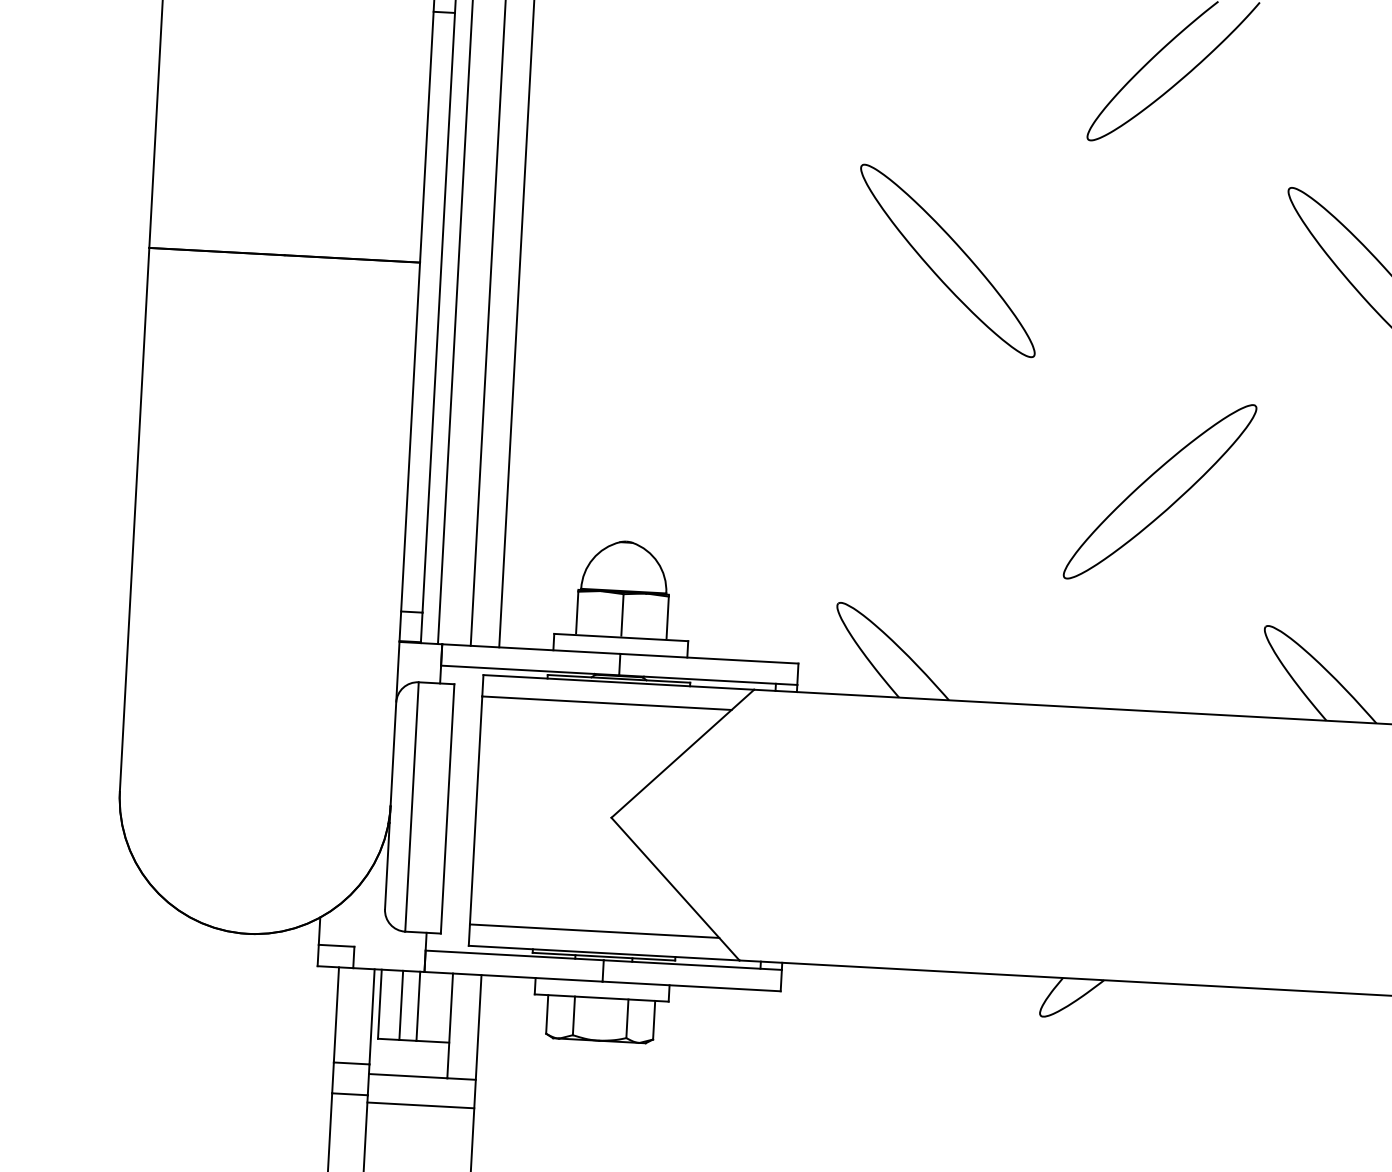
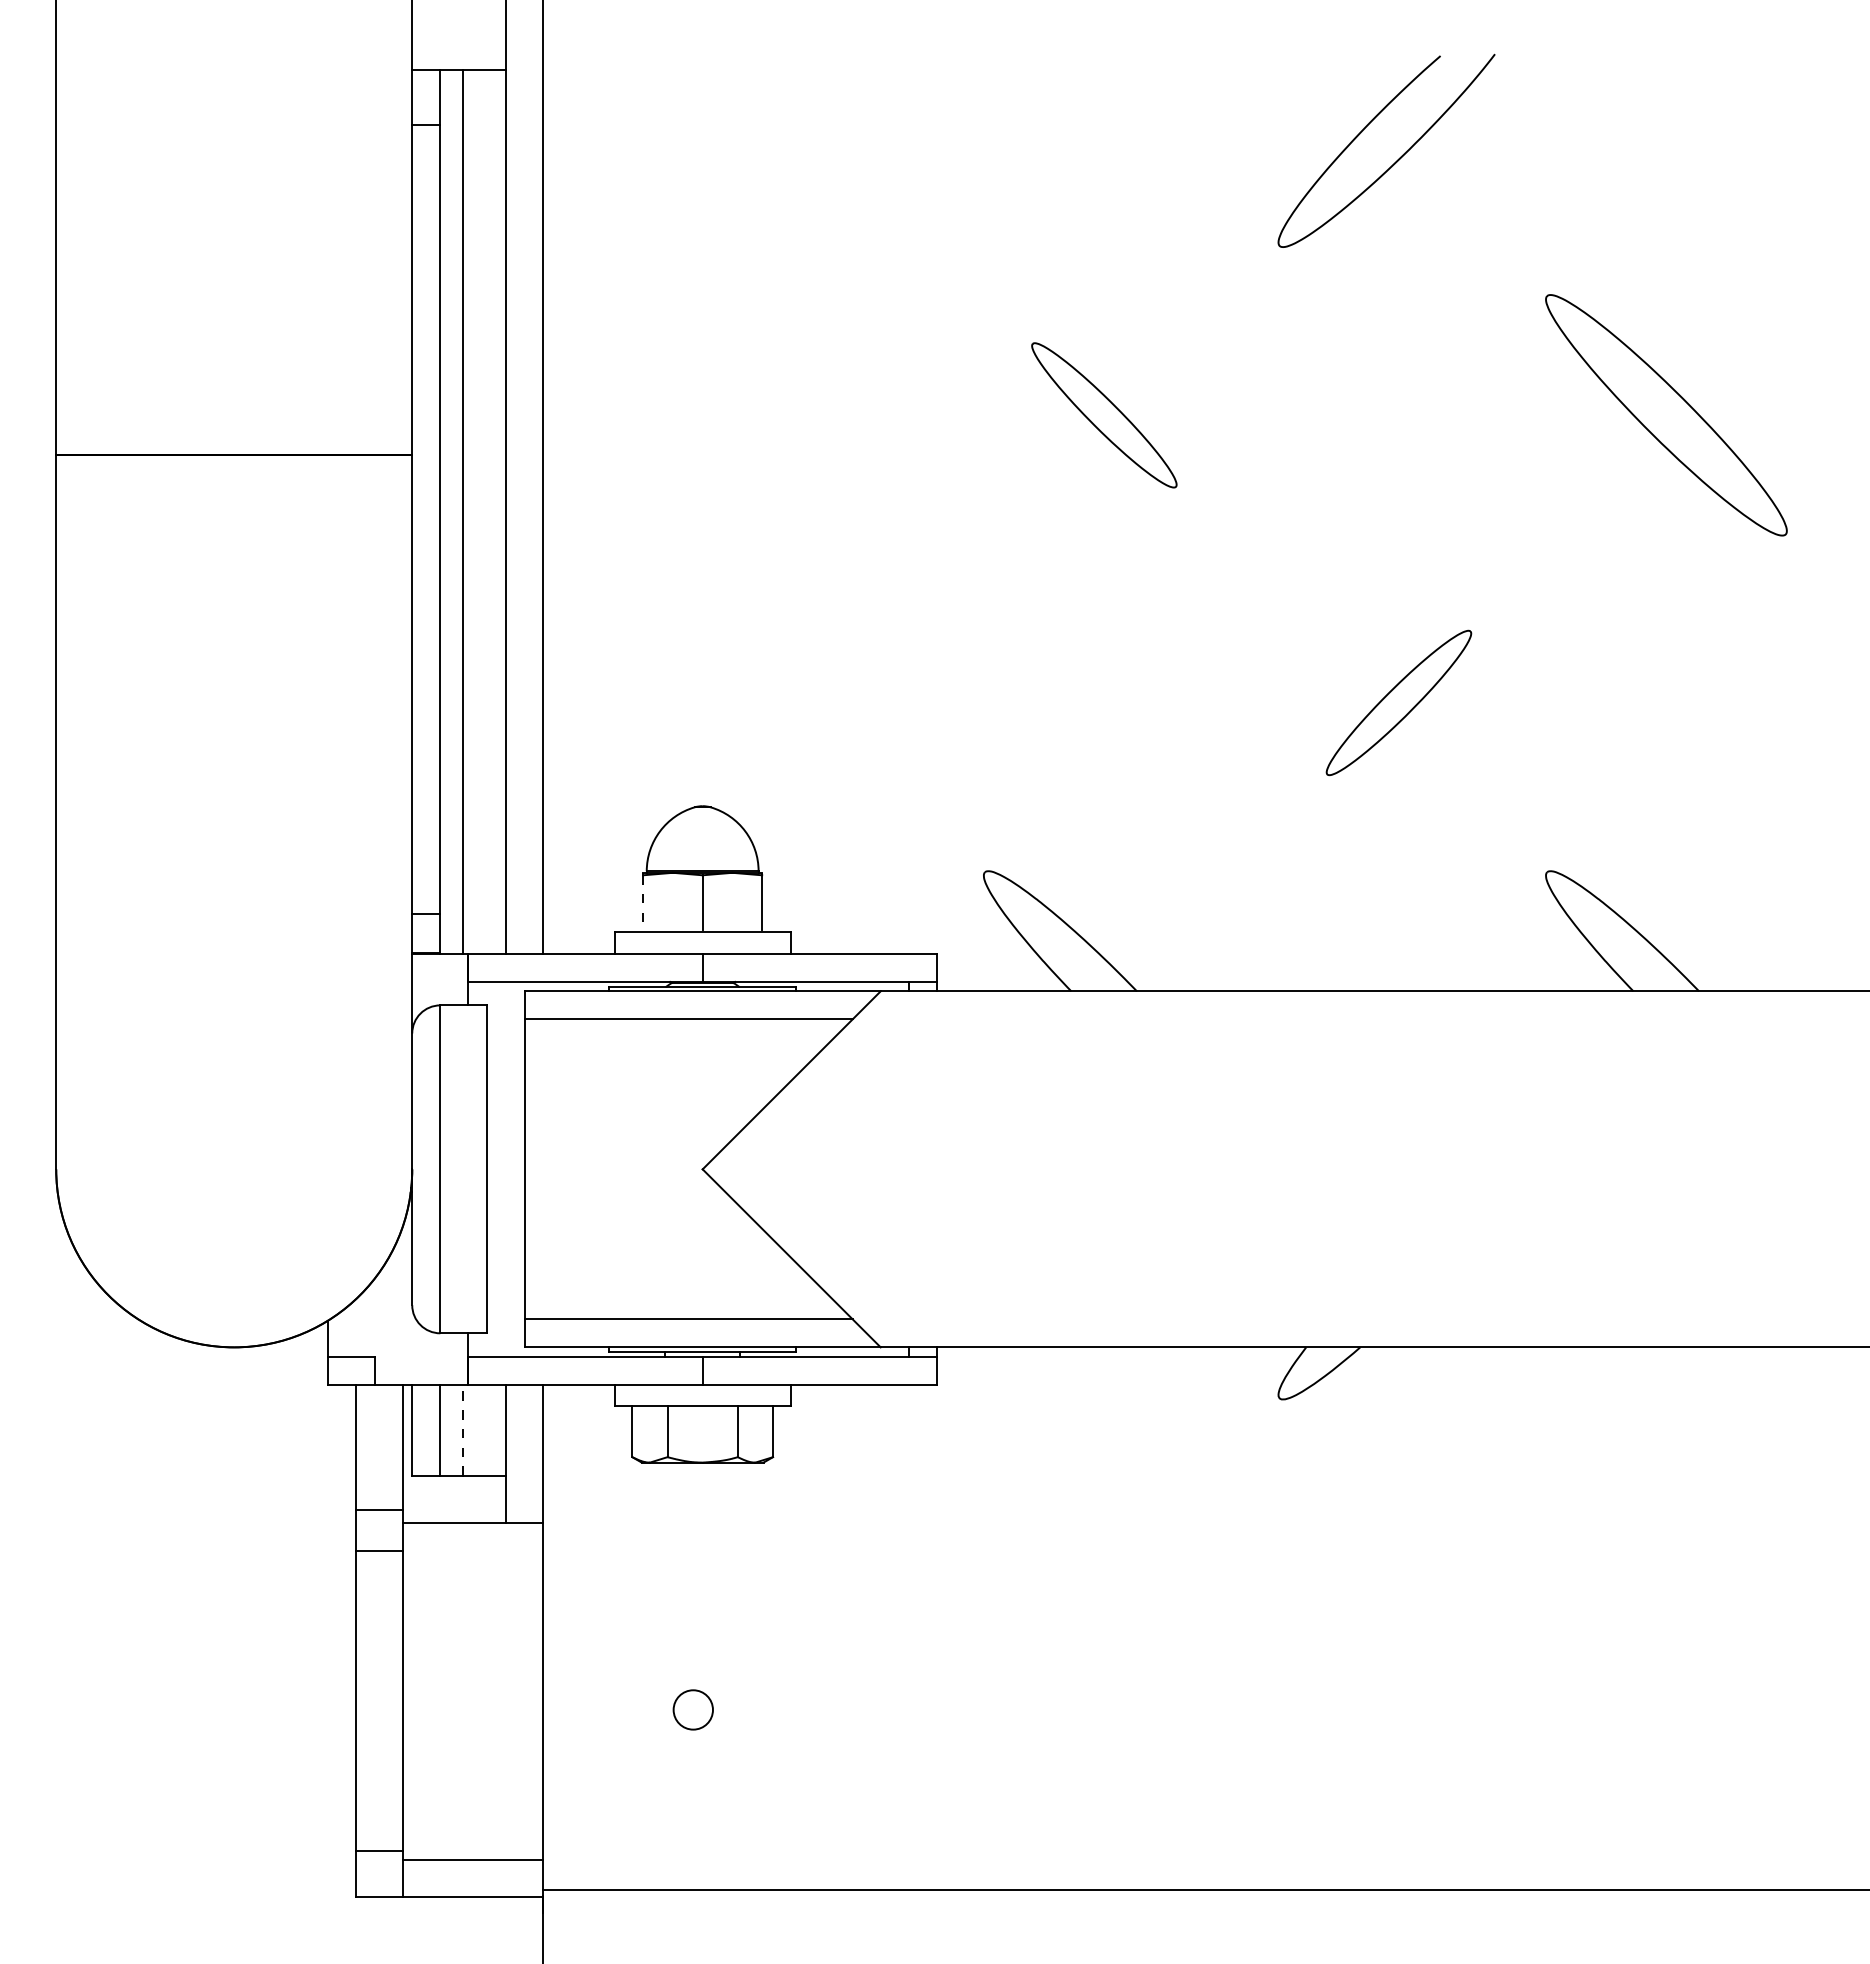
part: (948, 261) -> (1104, 415), size x0.6
part: (1159, 491) -> (1398, 702), size x0.6
line: (577, 613) -> (643, 903), solid -> dashed
line: (418, 1005) -> (462, 1429), solid -> dashed
line: (420, 1105) -> (472, 1560), removed

